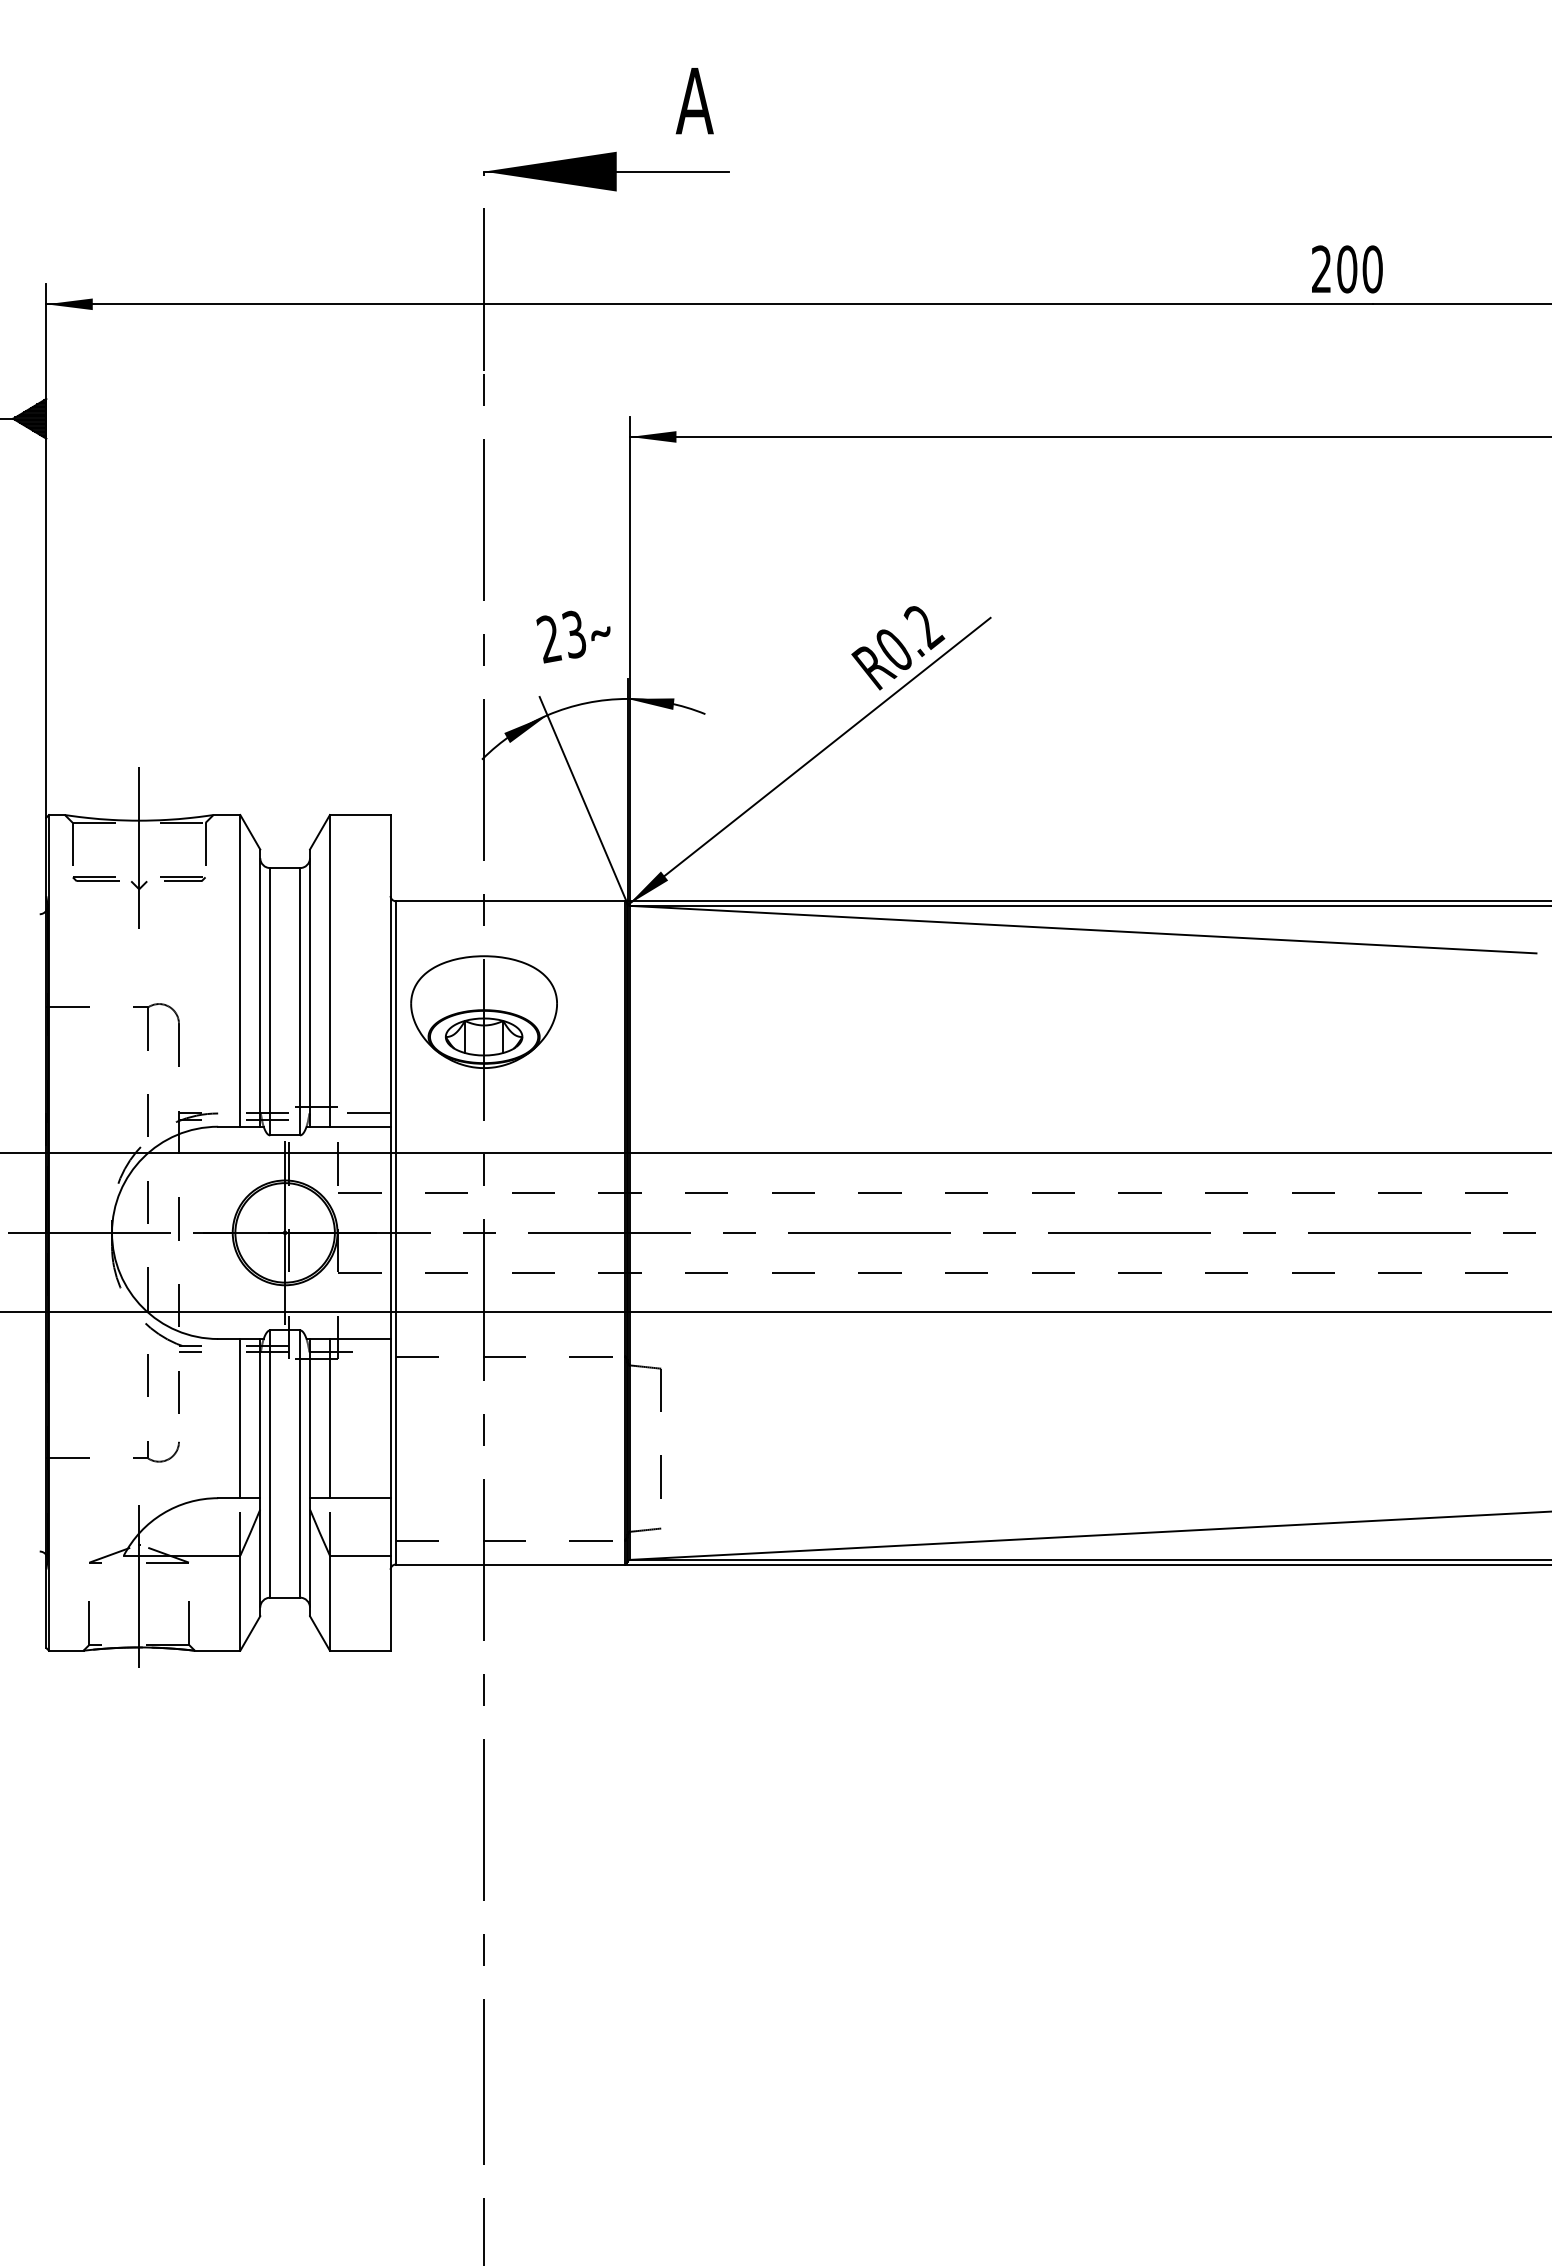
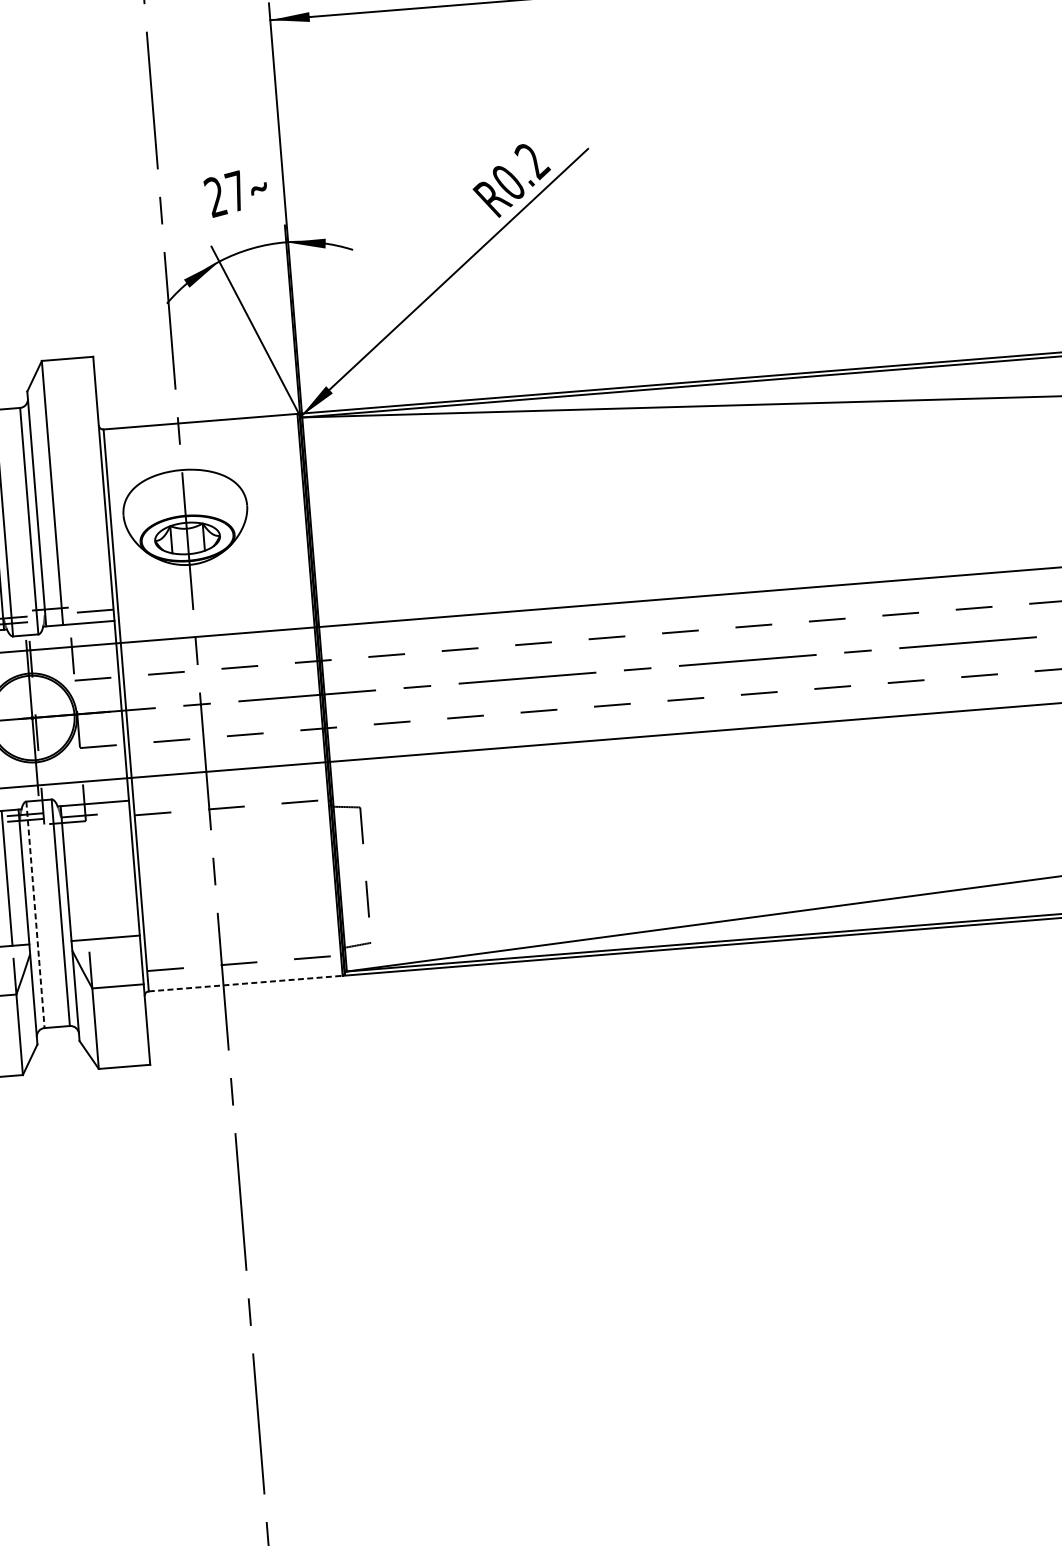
text: (573, 634) -> (235, 191), 23 -> 27
line: (329, 1418) -> (82, 872), removed
line: (270, 1464) -> (35, 915), solid -> dashed
line: (510, 1564) -> (245, 983), solid -> dashed

